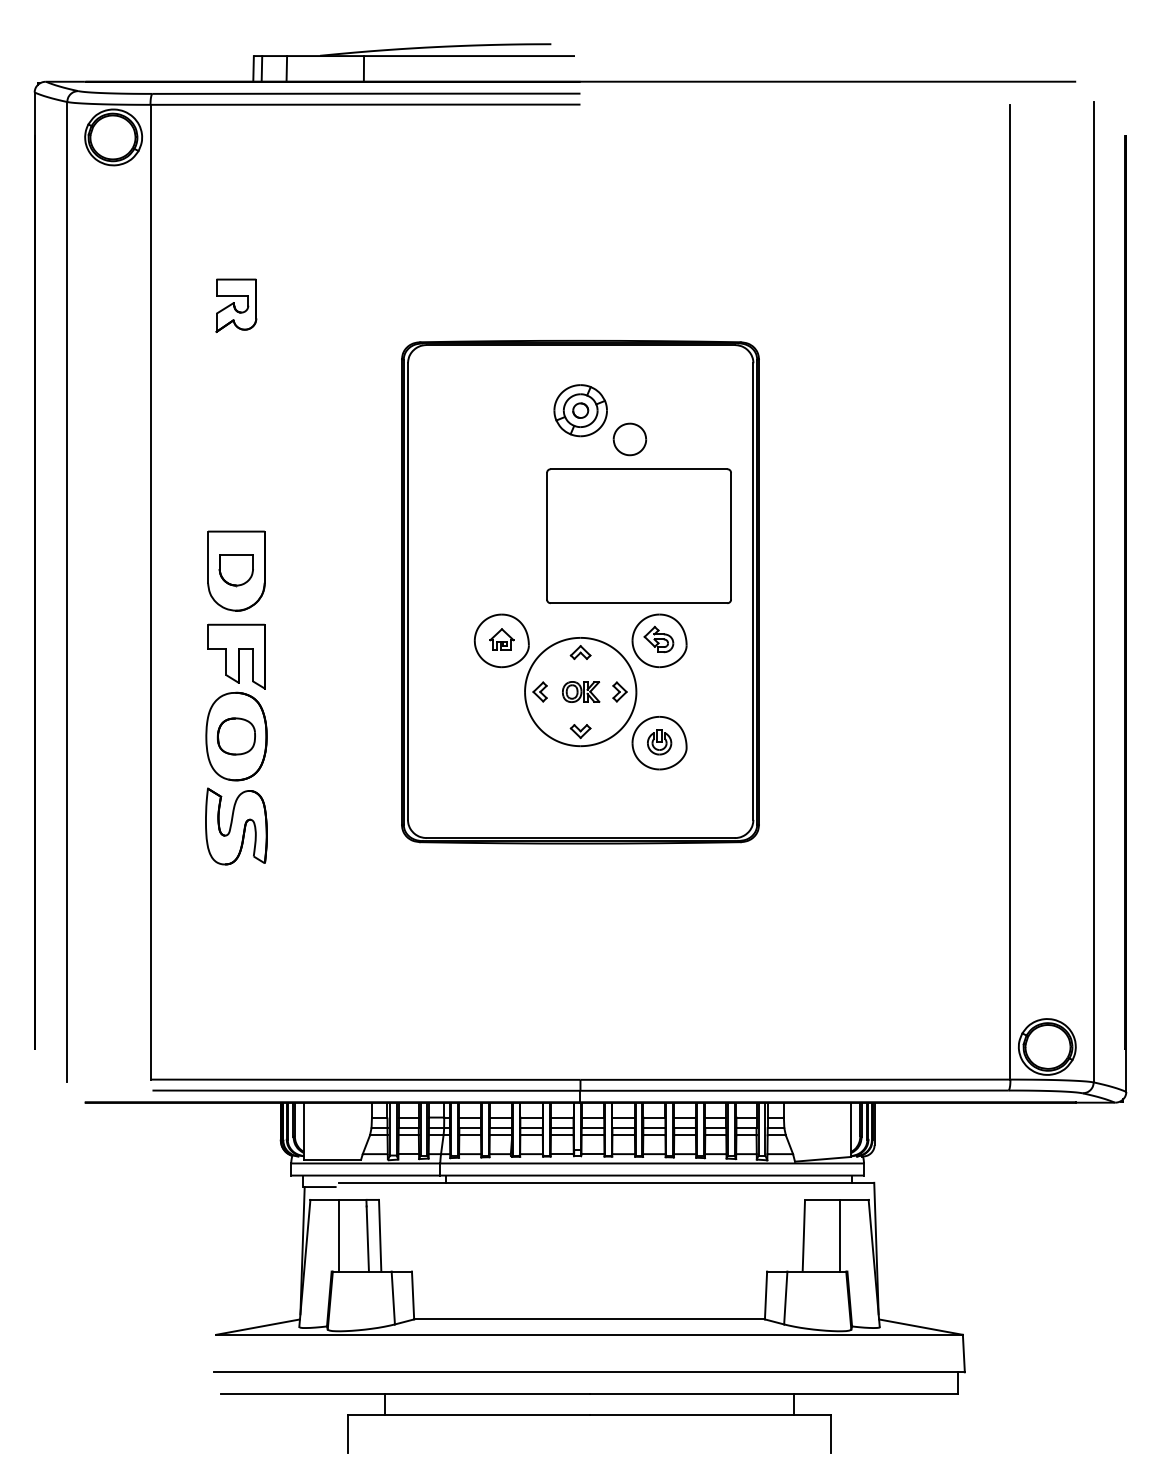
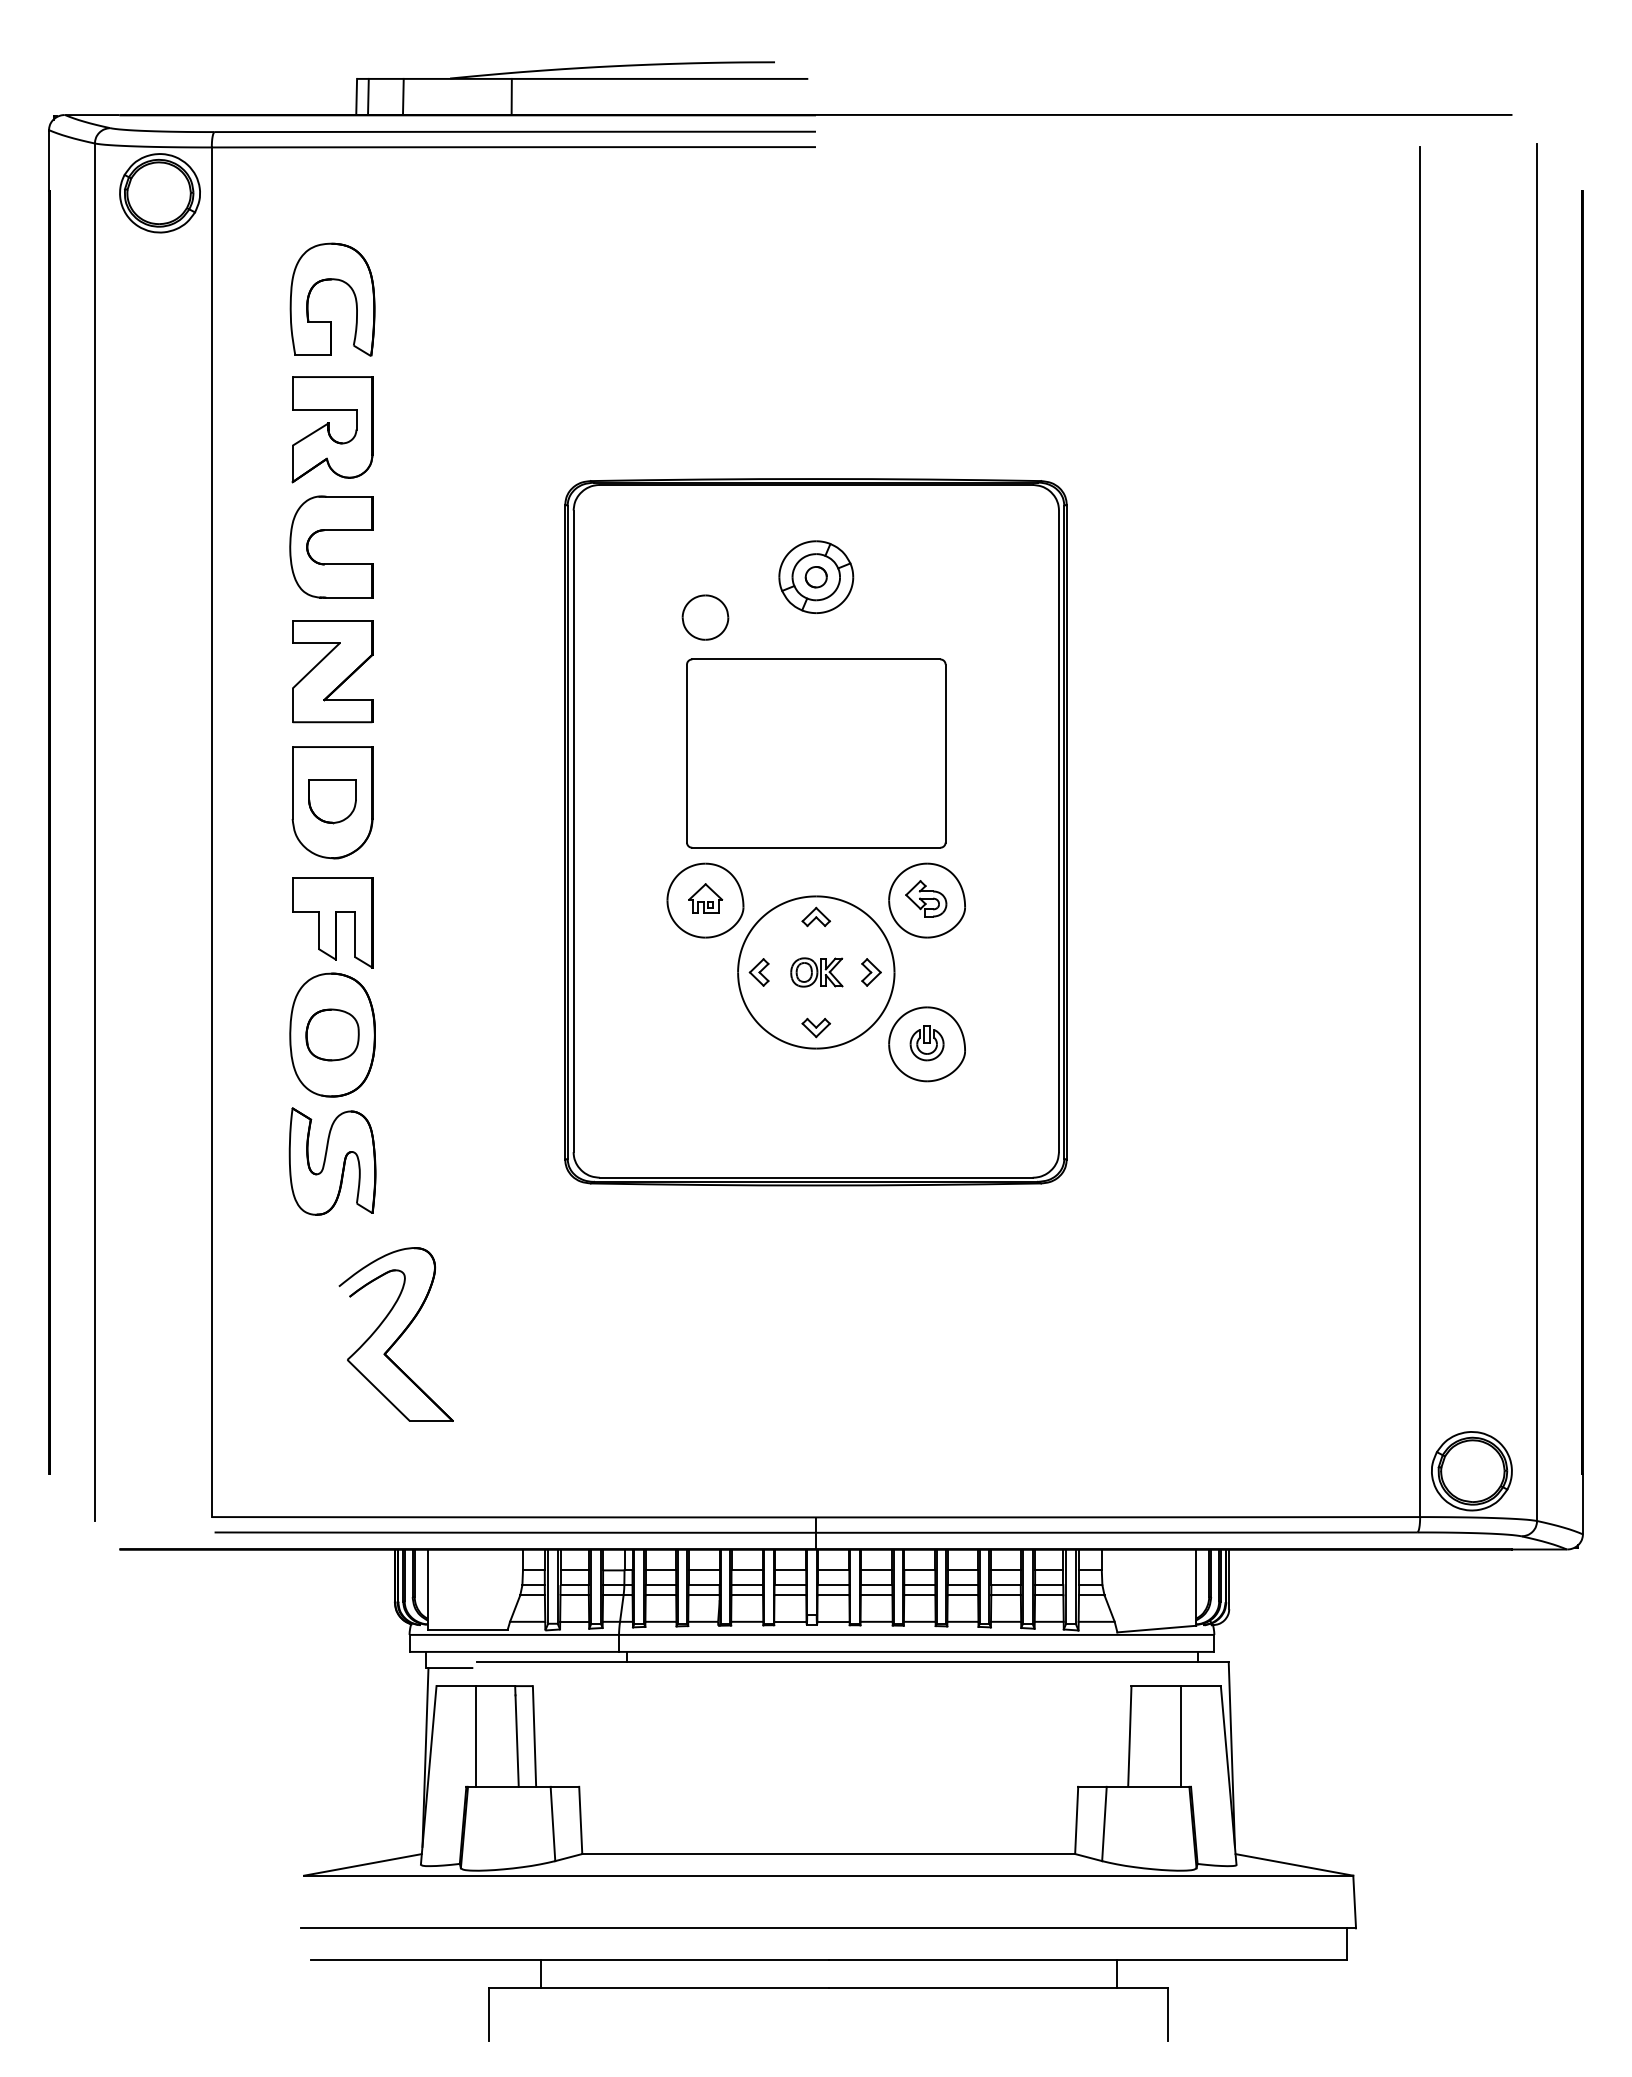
part: (236, 199) -> (332, 280), added
part: (236, 305) -> (332, 429), size x1.43
part: (235, 377) -> (331, 530), added
part: (629, 439) -> (705, 617), moved
part: (236, 477) -> (332, 671), added
part: (639, 536) -> (816, 753), moved
part: (281, 949) -> (395, 1334), added

